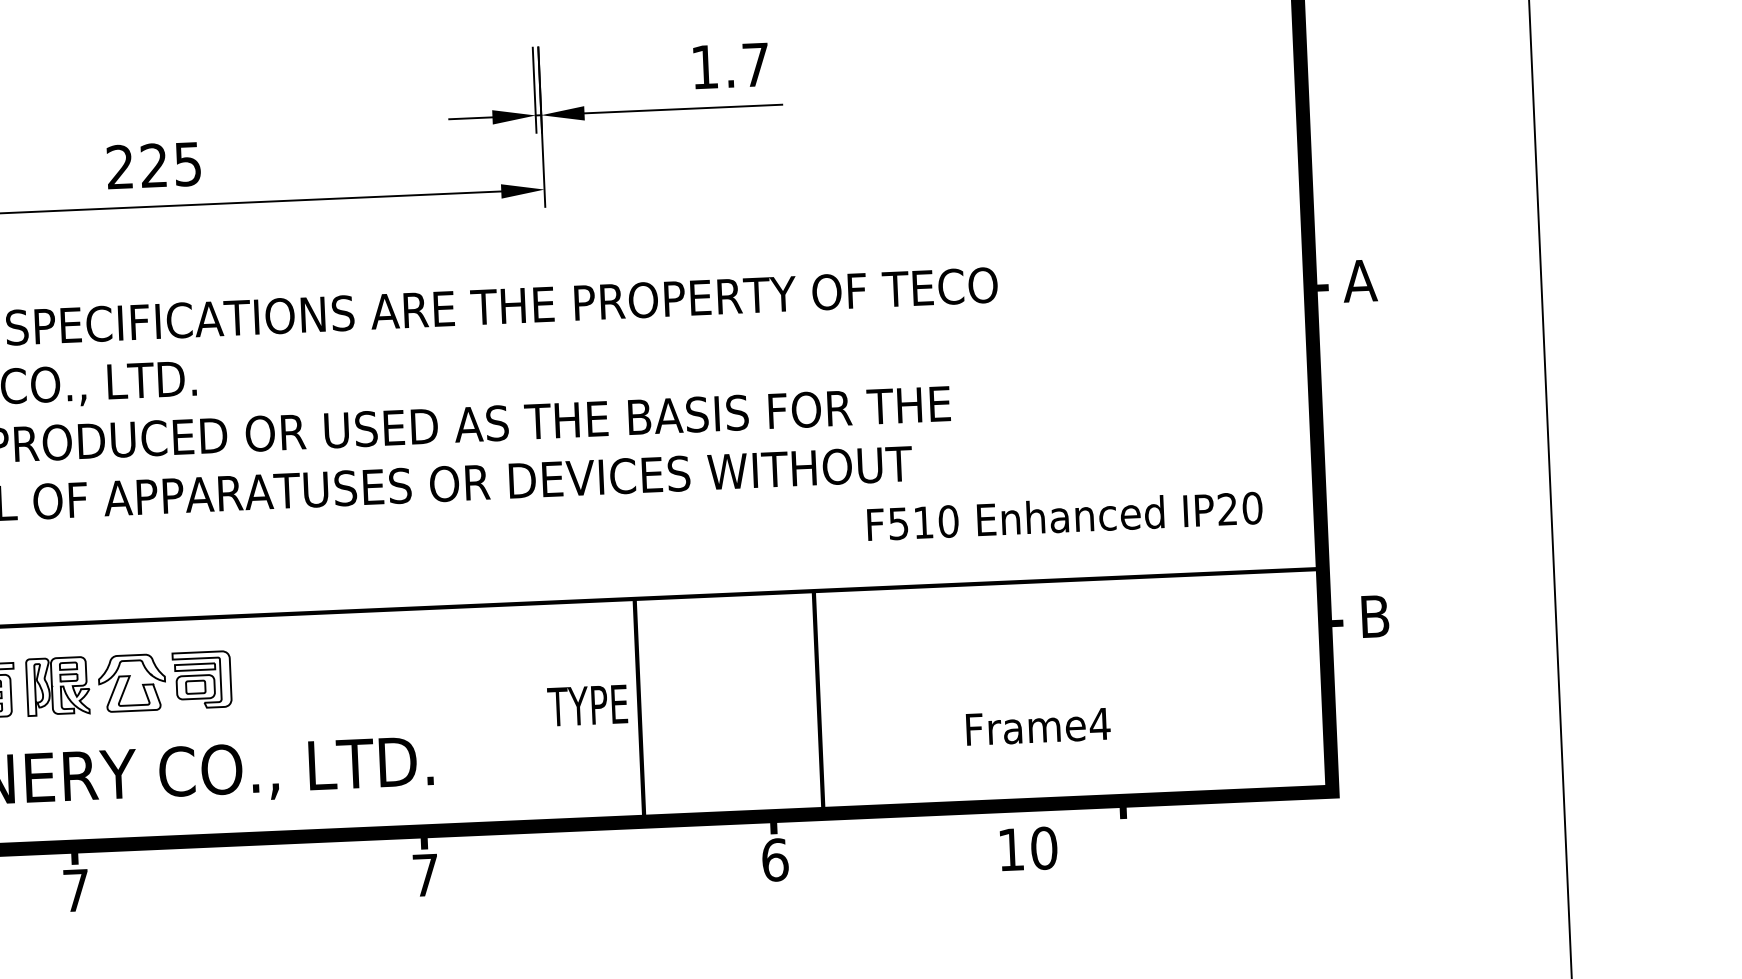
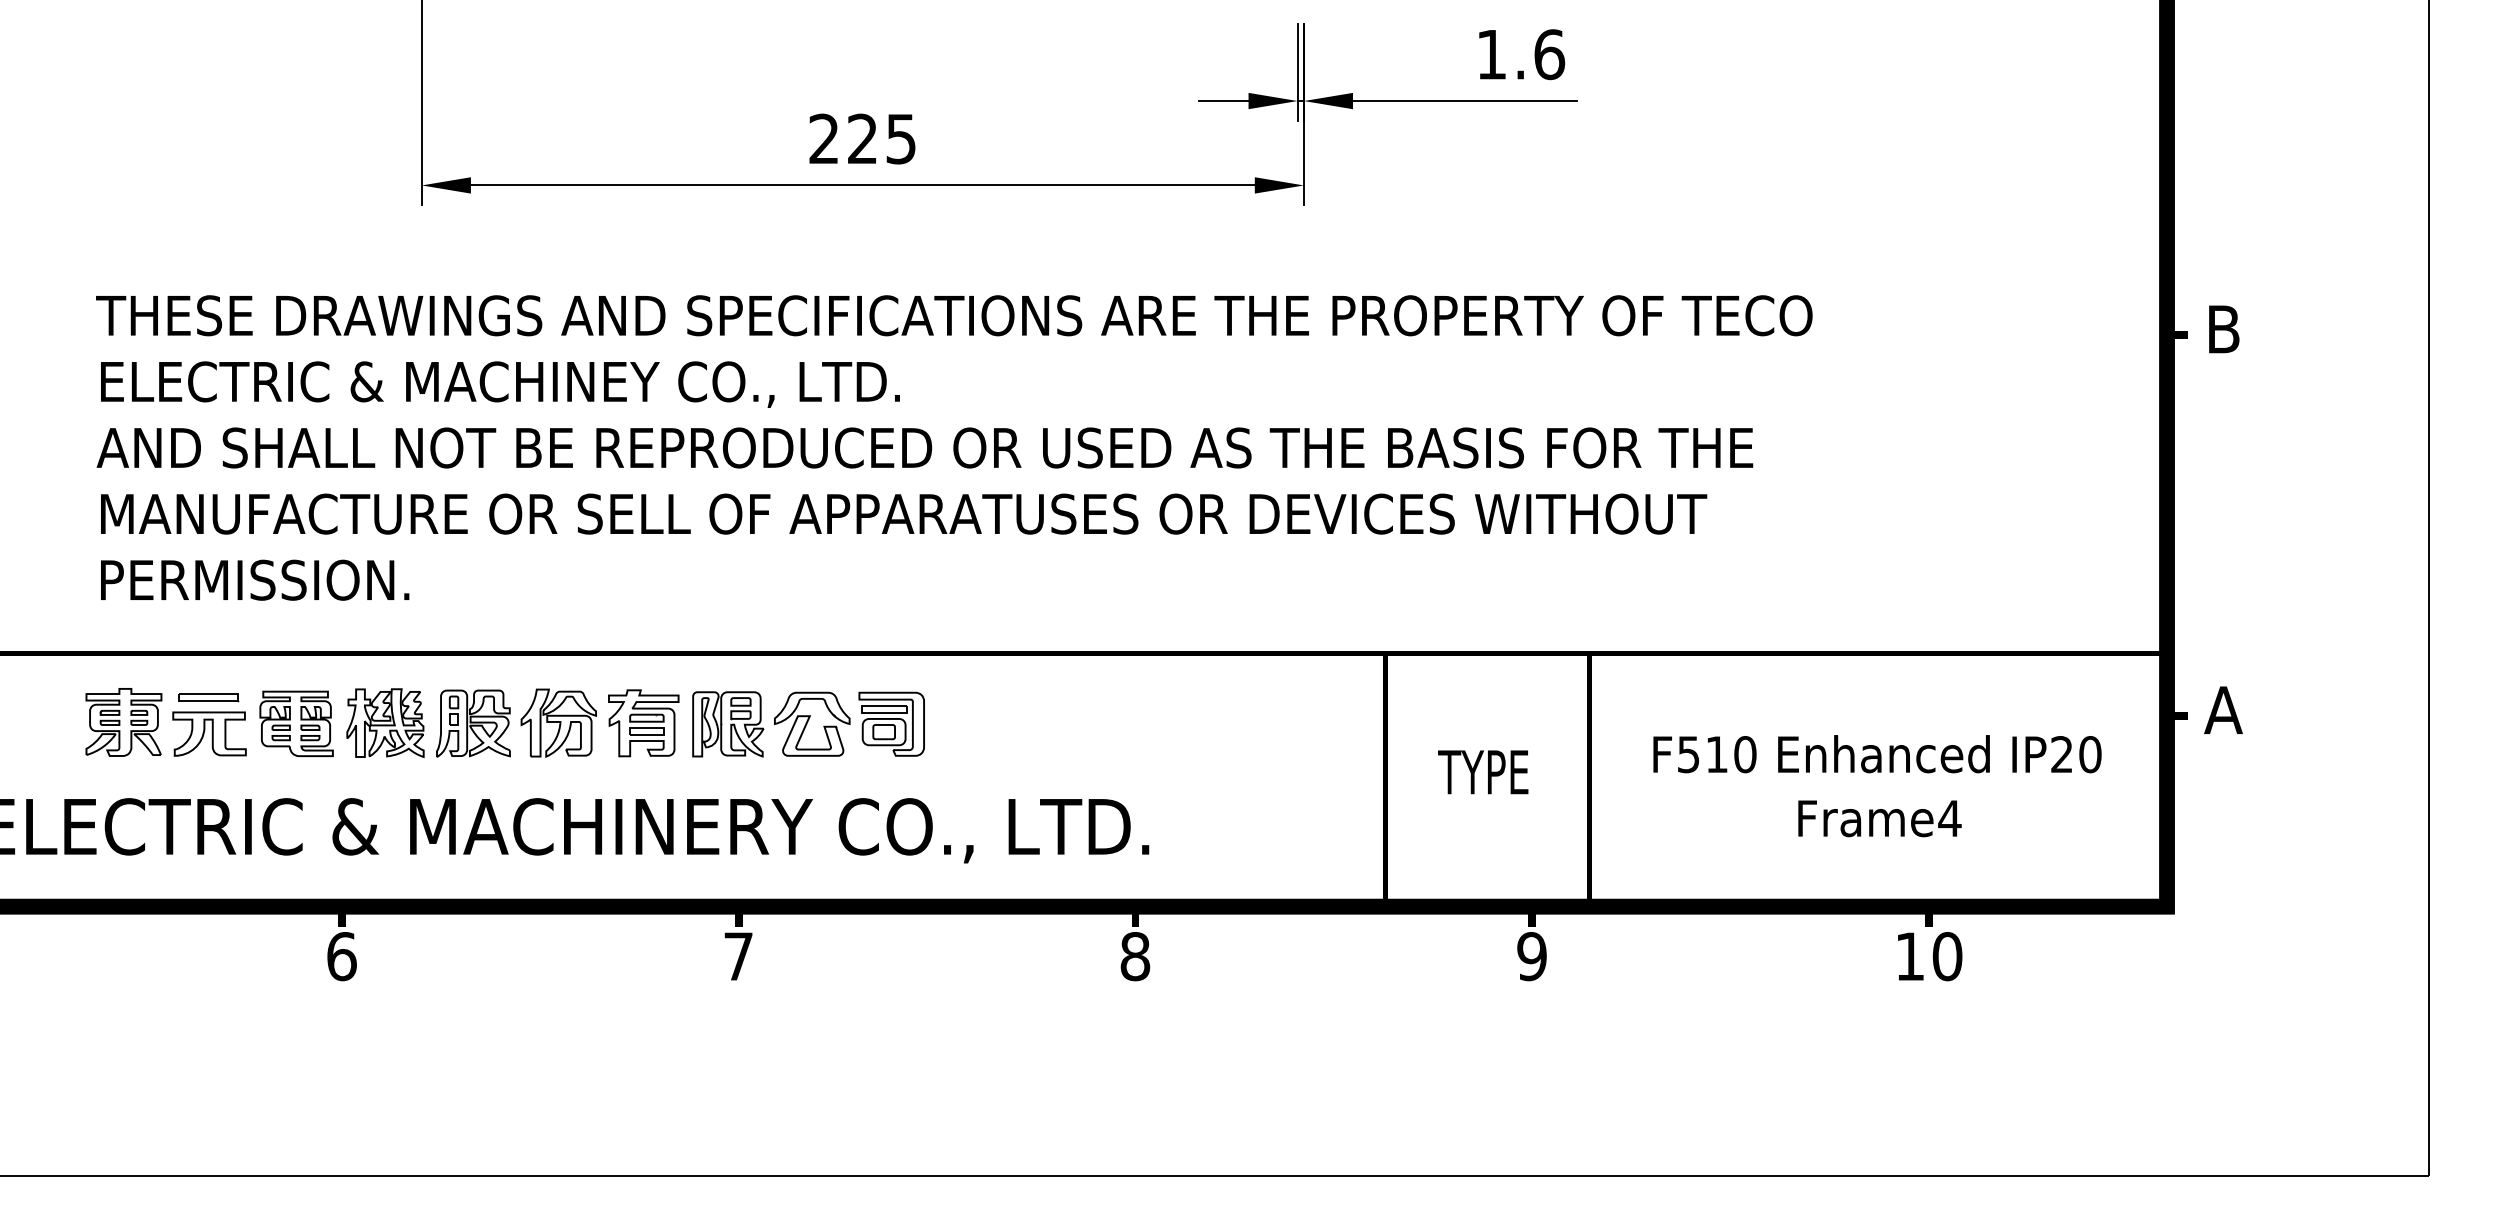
text: (755, 64) -> (1549, 54), 1.7 -> 1.6
text: (1360, 281) -> (2223, 329), A -> B
text: (1065, 516) -> (1877, 754), moved
text: (1374, 616) -> (2223, 710), B -> A
text: (587, 705) -> (1483, 772), moved
text: (1037, 726) -> (1879, 818), moved
text: (1029, 848) -> (1930, 956), moved
text: (775, 859) -> (1532, 956), 6 -> 9
text: (425, 875) -> (1135, 956), 7 -> 8

